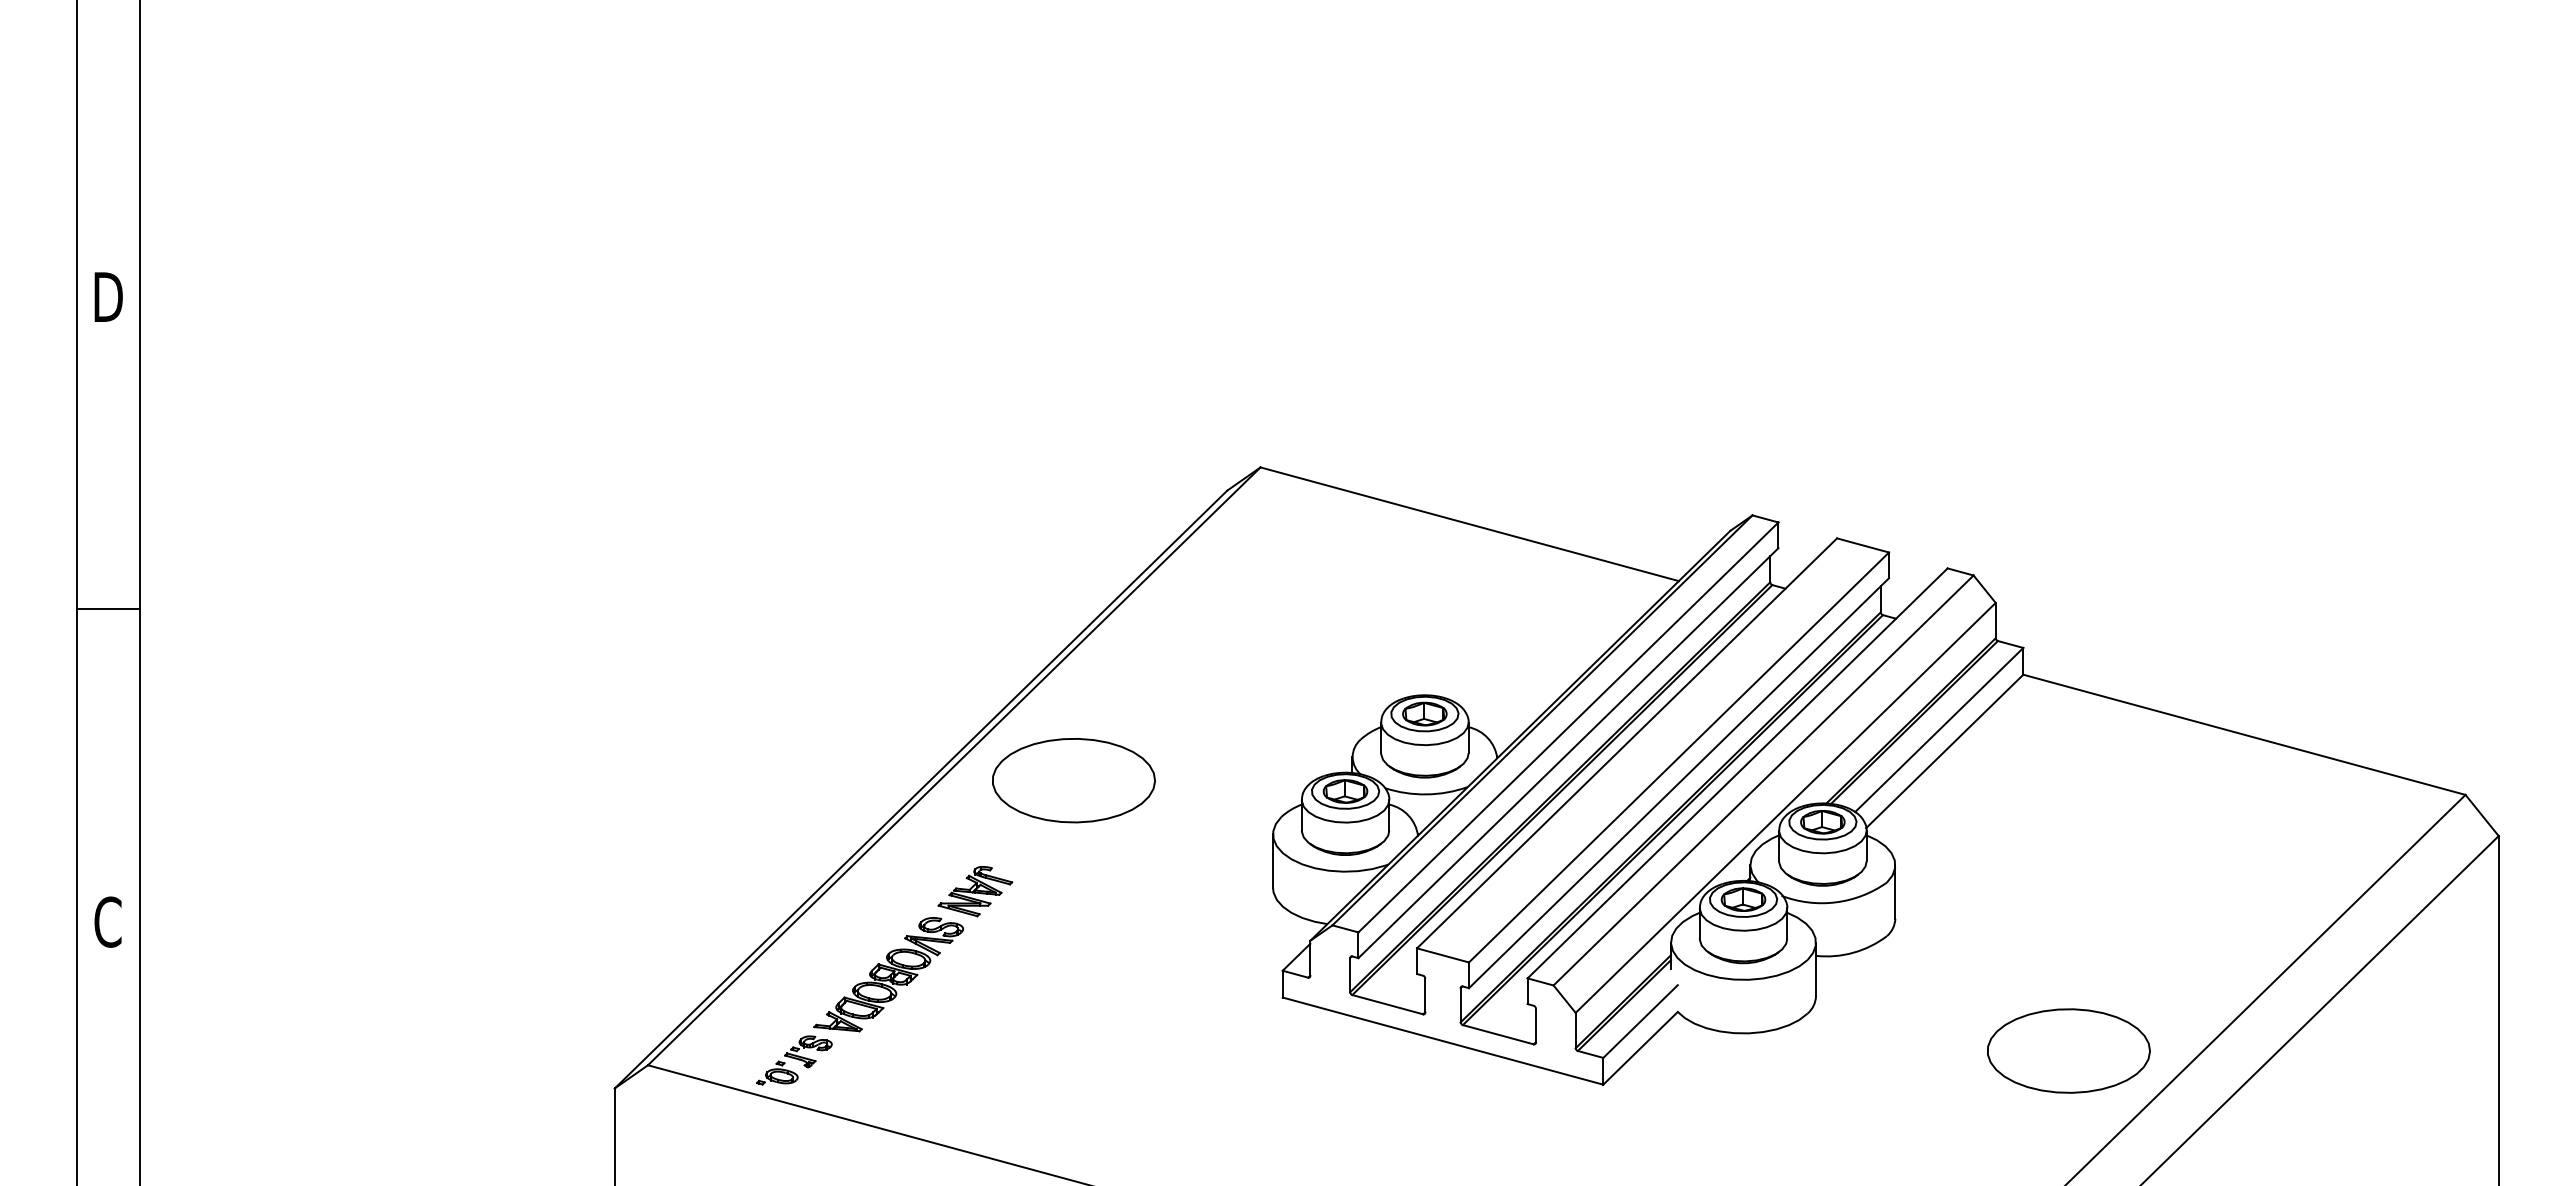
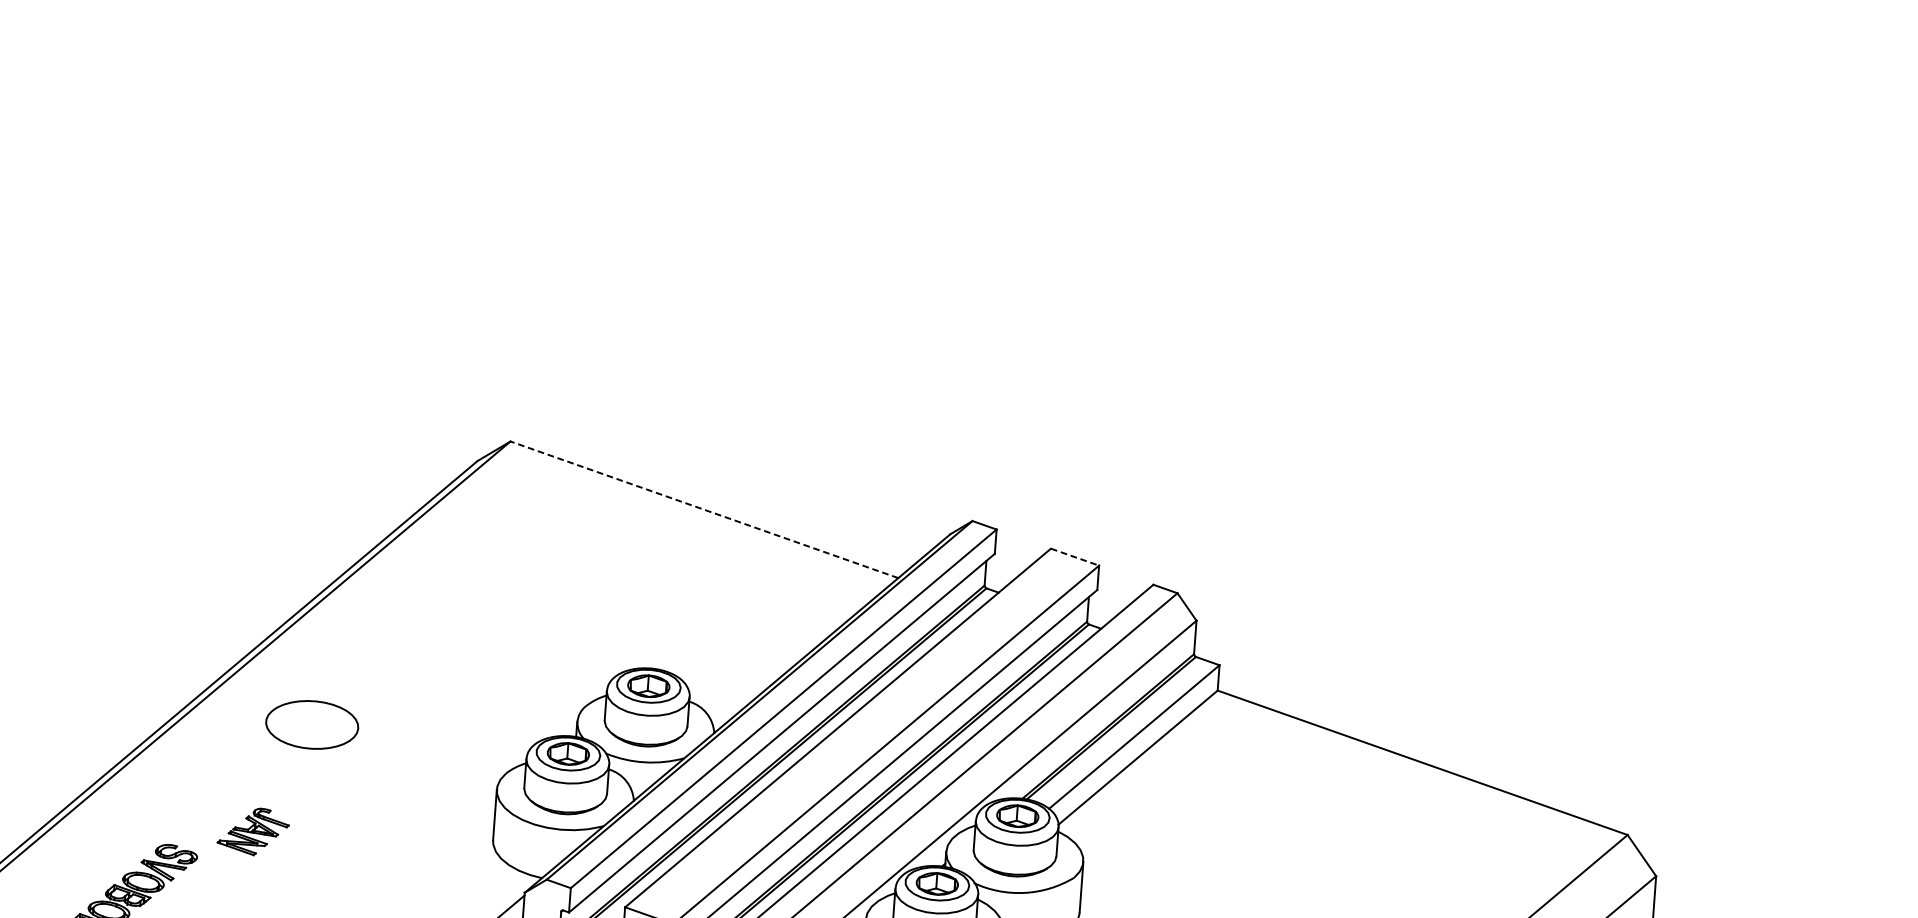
line: (1469, 524) -> (704, 510), solid -> dashed
line: (1863, 545) -> (1075, 557), solid -> dashed
part: (1073, 780) -> (311, 724), size x0.6
part: (975, 891) -> (253, 831), moved

